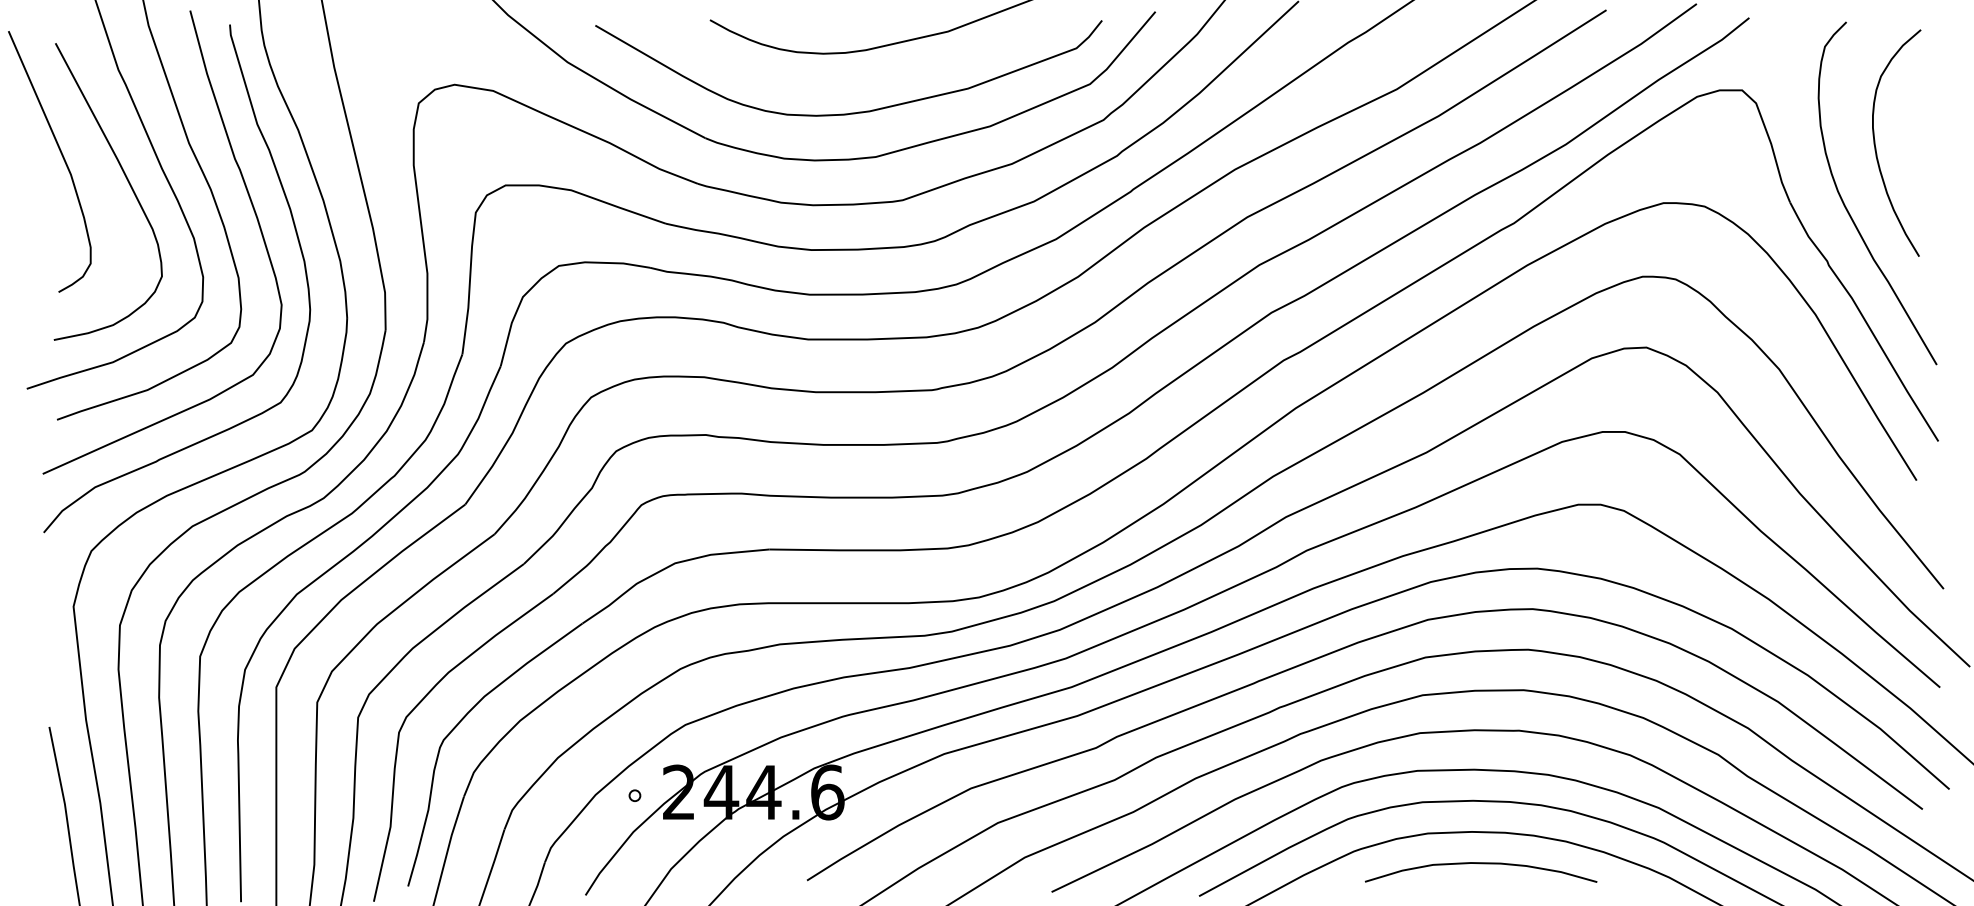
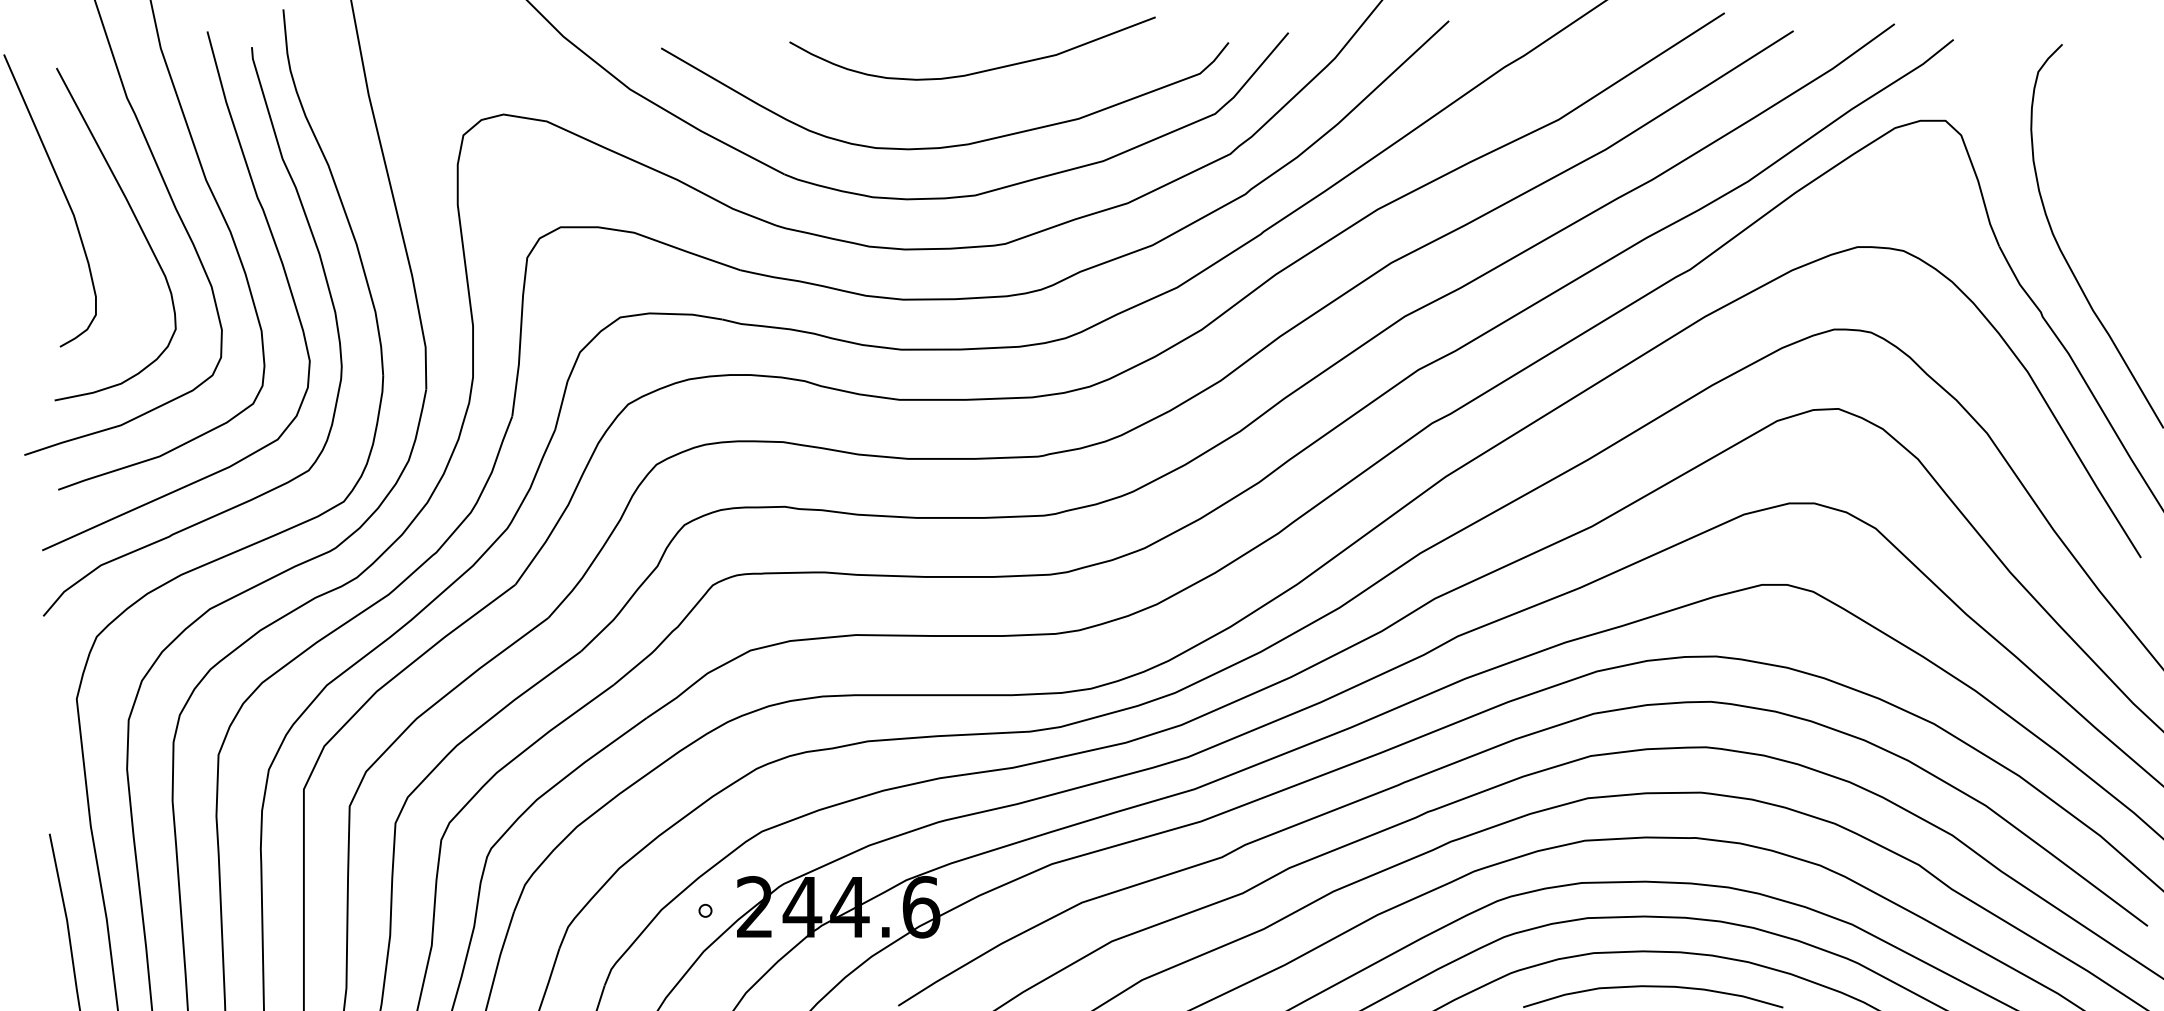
curve: (1876, 147) -> (2096, 184), removed

